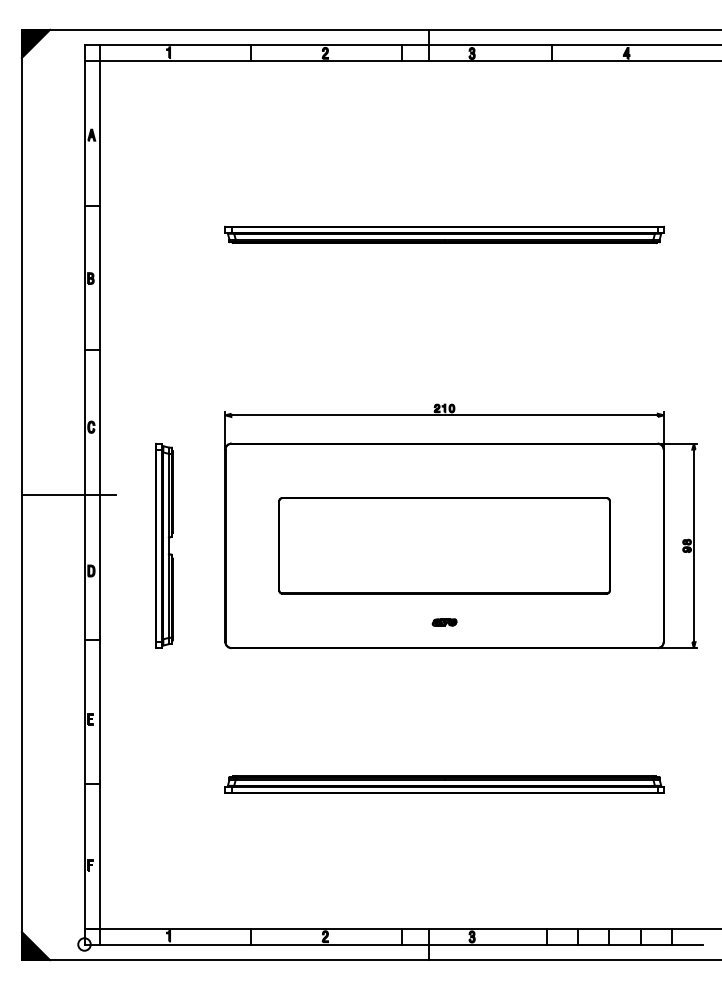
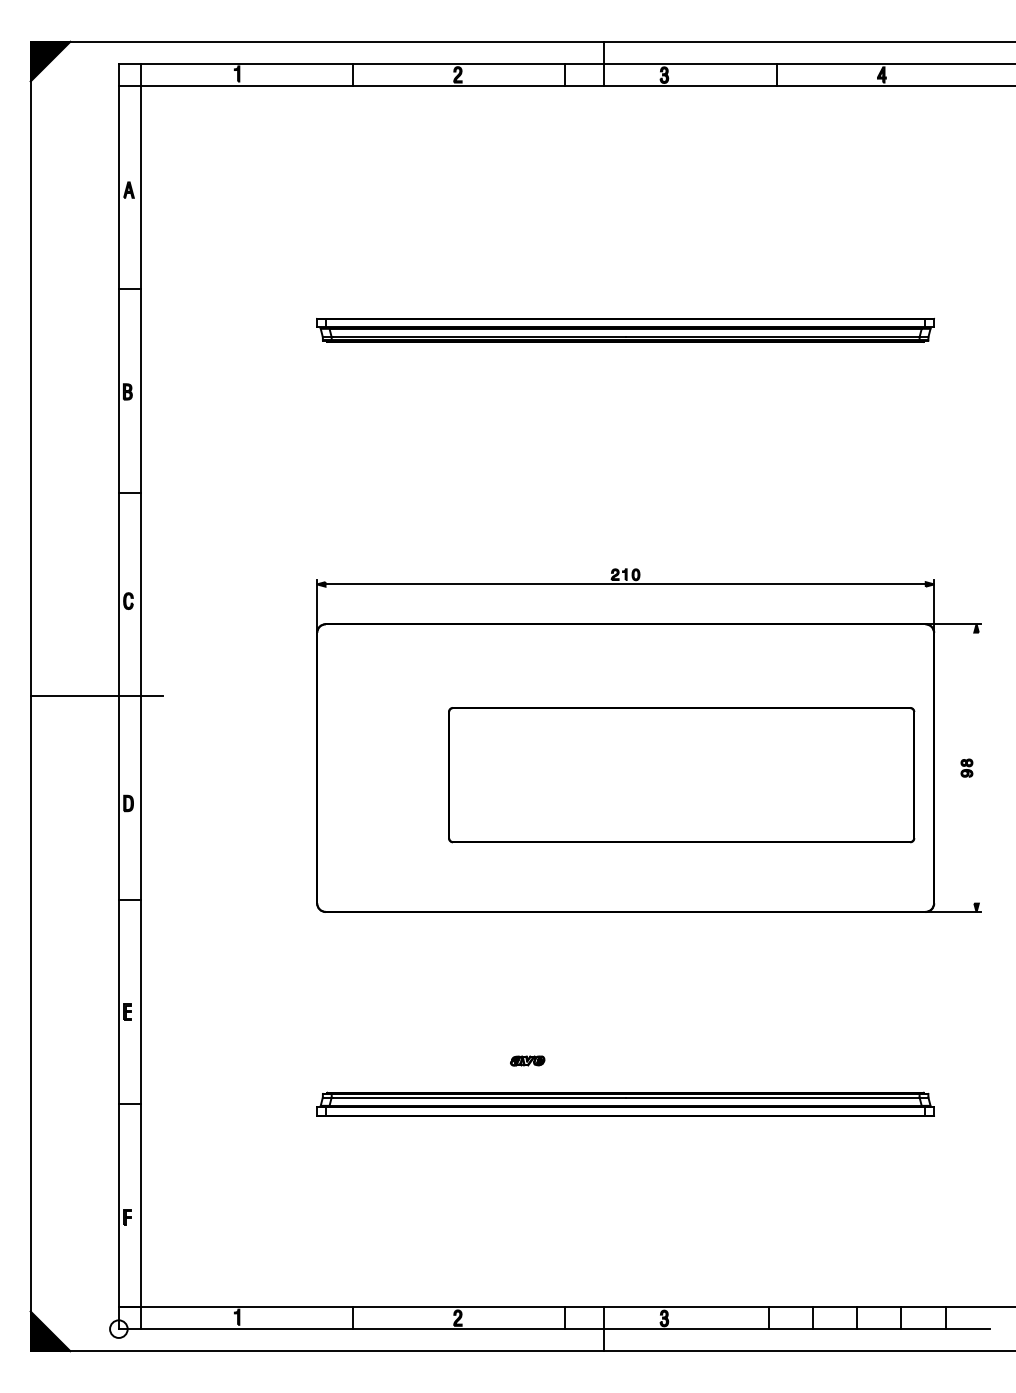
part: (164, 545) -> (231, 767), removed
line: (693, 545) -> (976, 767), removed
part: (444, 546) -> (681, 775), moved
part: (444, 622) -> (527, 1060), moved

